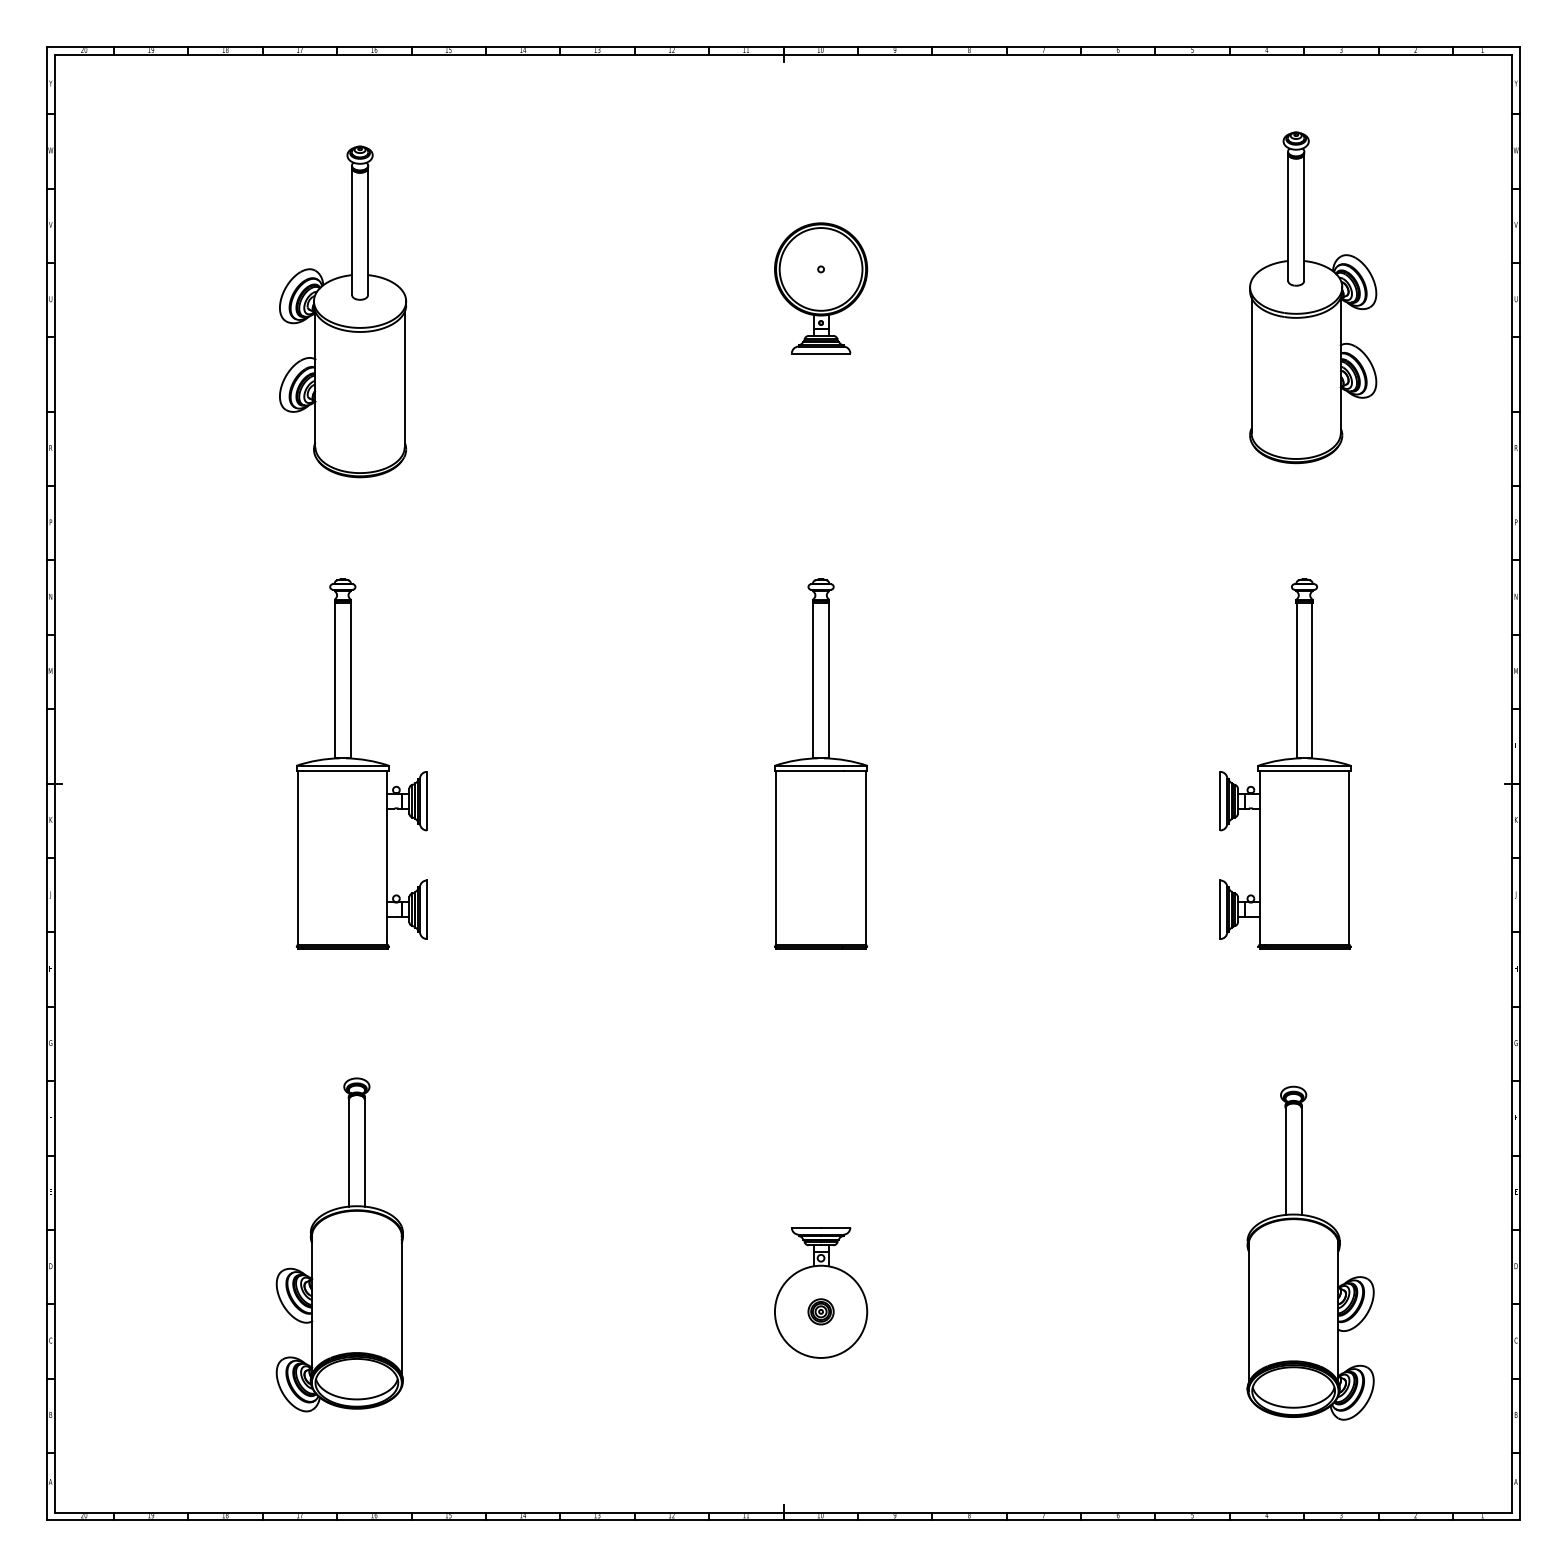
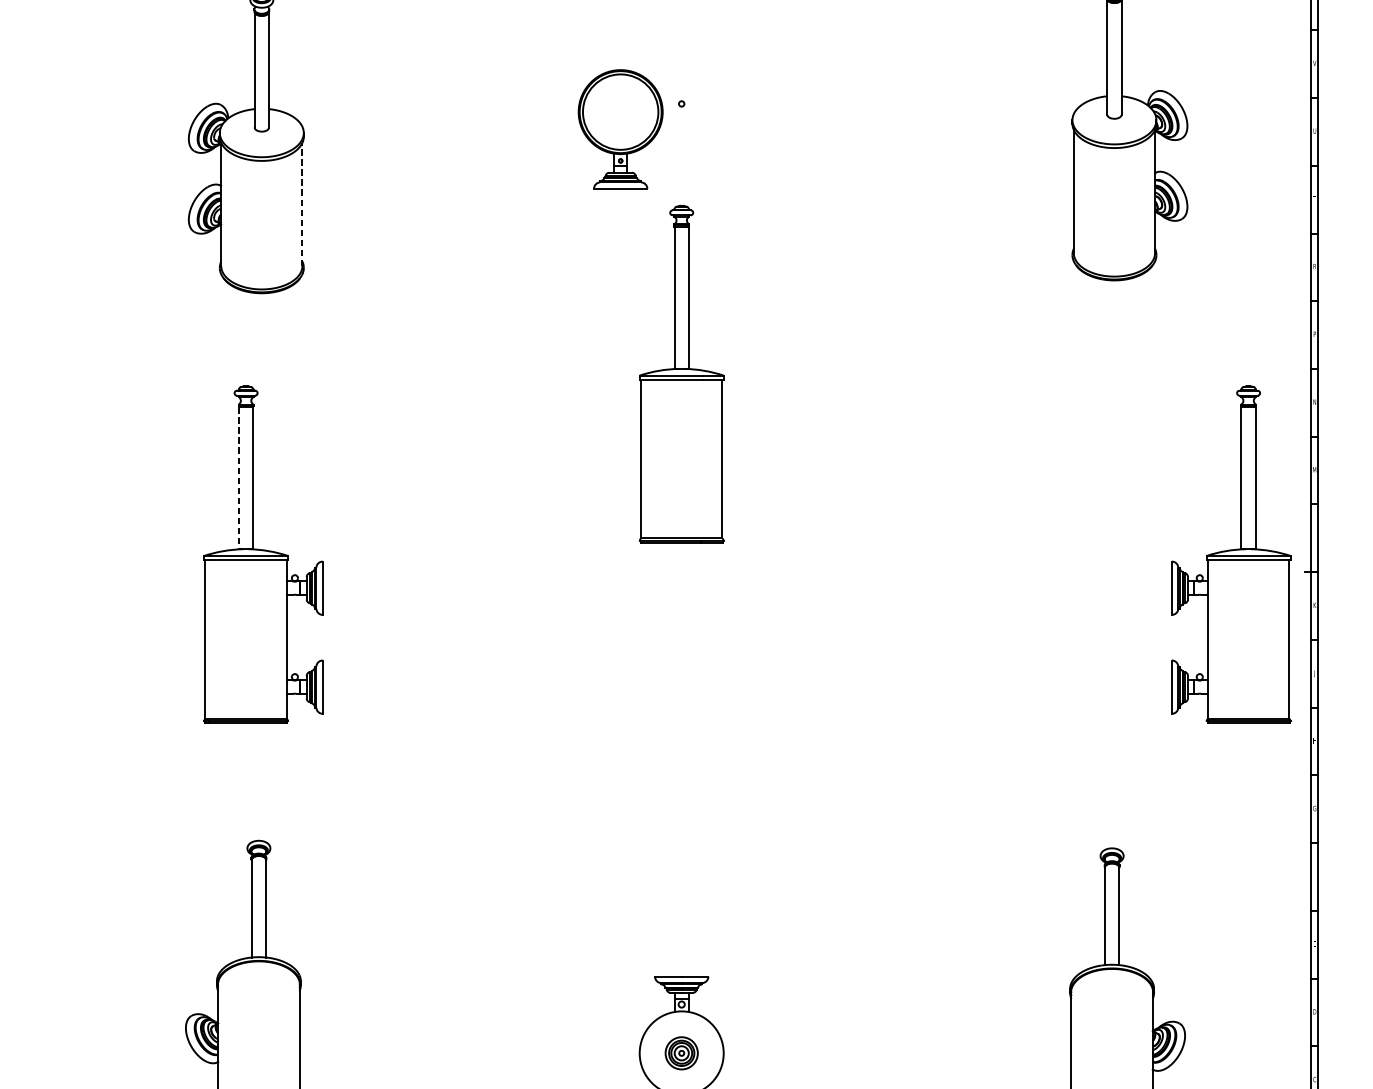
part: (821, 288) -> (621, 129), moved
line: (404, 379) -> (302, 204), solid -> dashed
line: (334, 680) -> (238, 478), solid -> dashed
part: (820, 763) -> (681, 373), moved
part: (1285, 763) -> (1231, 553), moved
part: (820, 1311) -> (681, 1053), size x1.4

